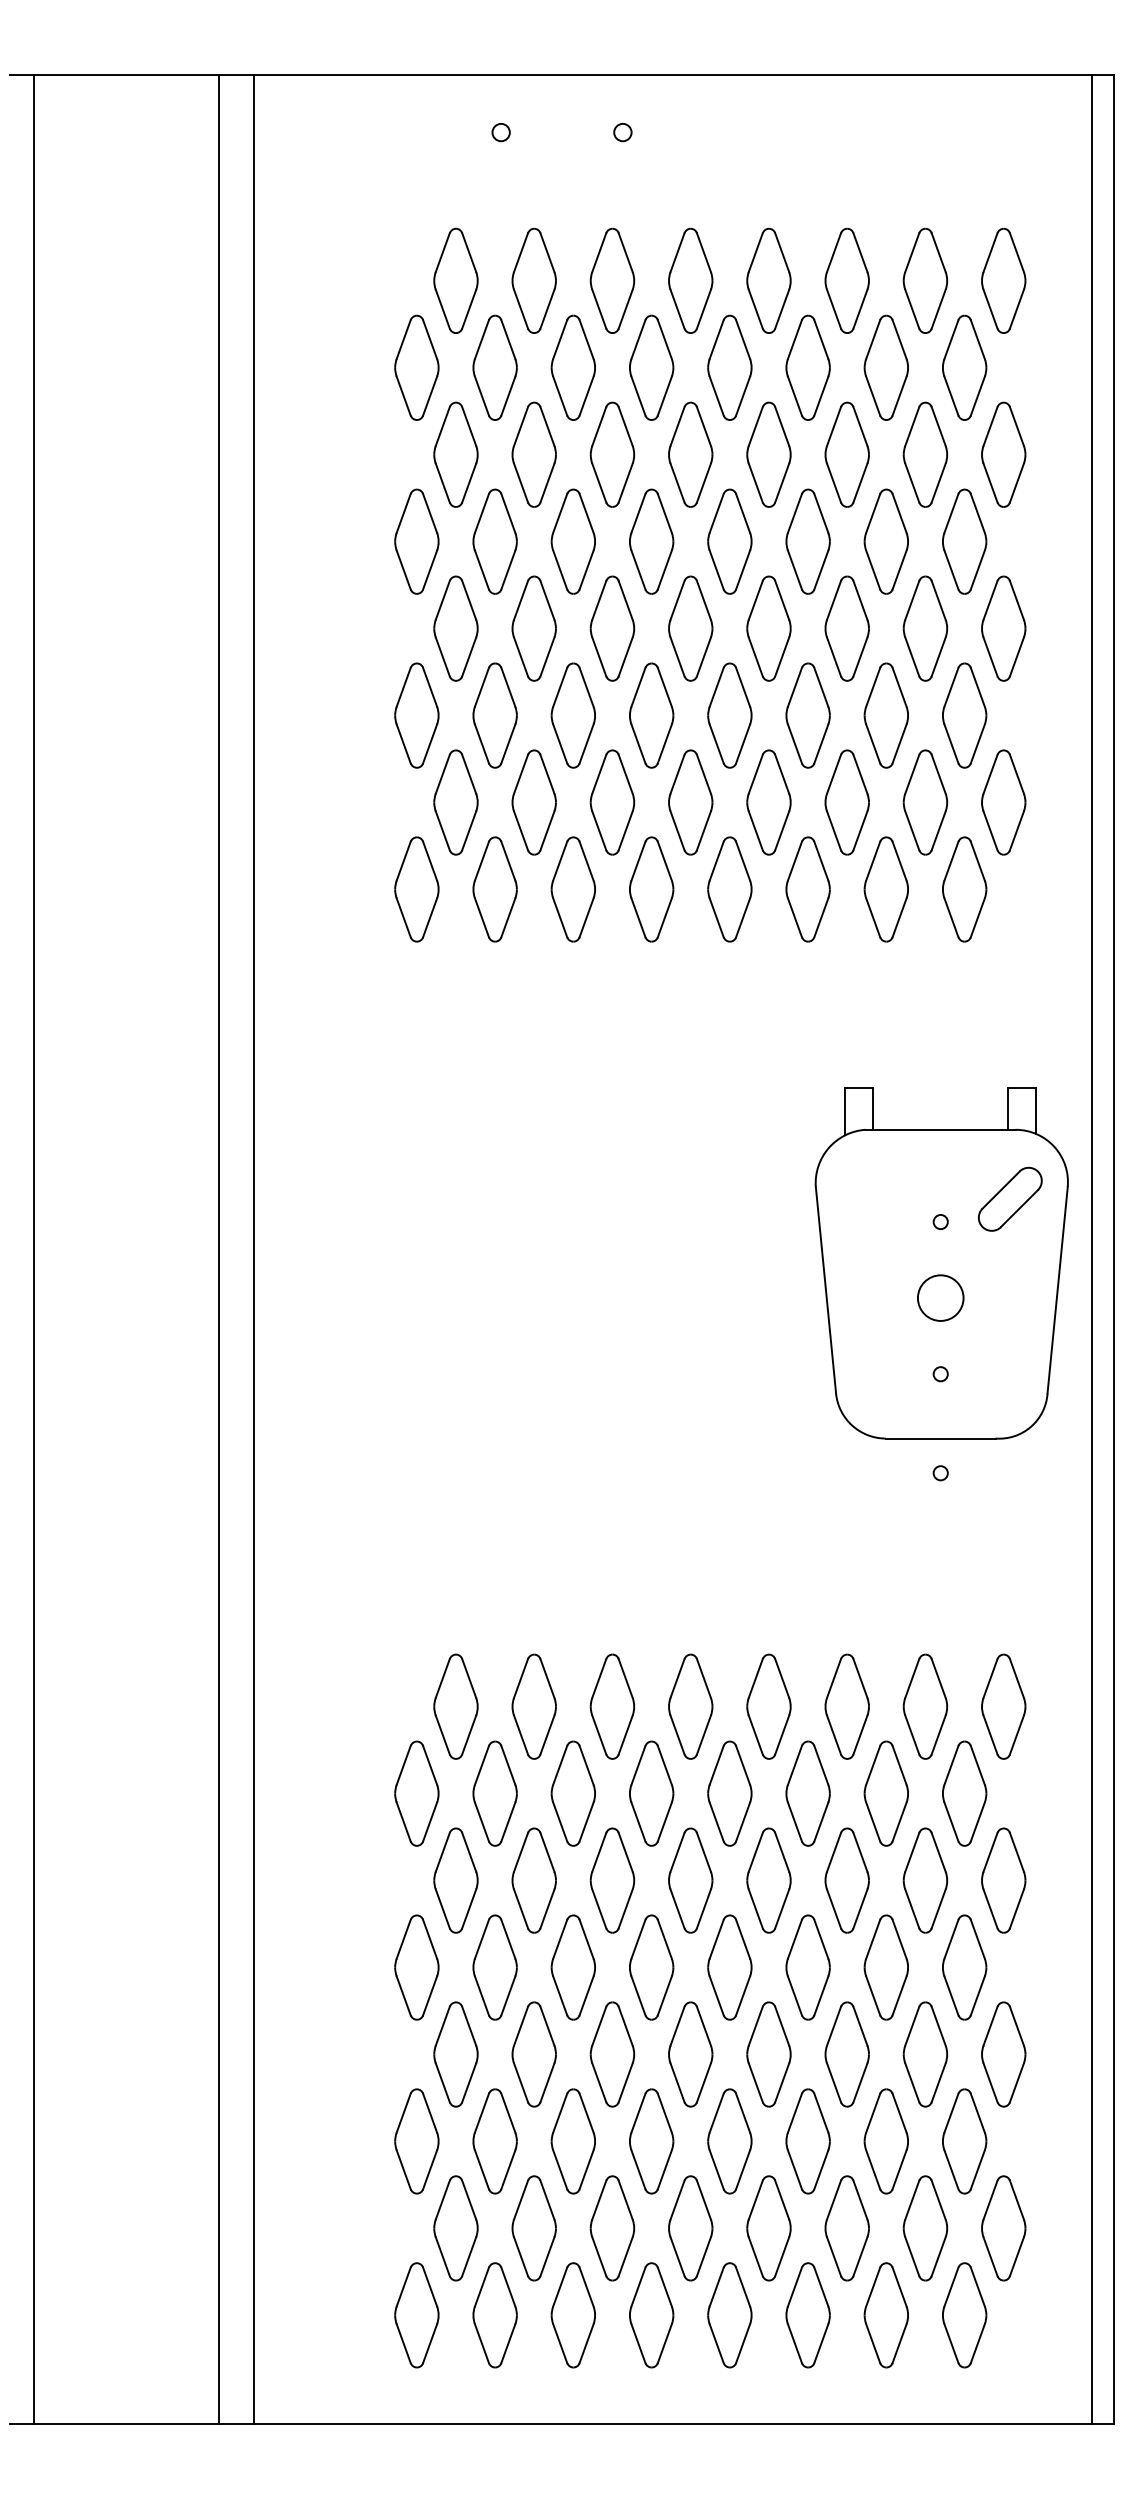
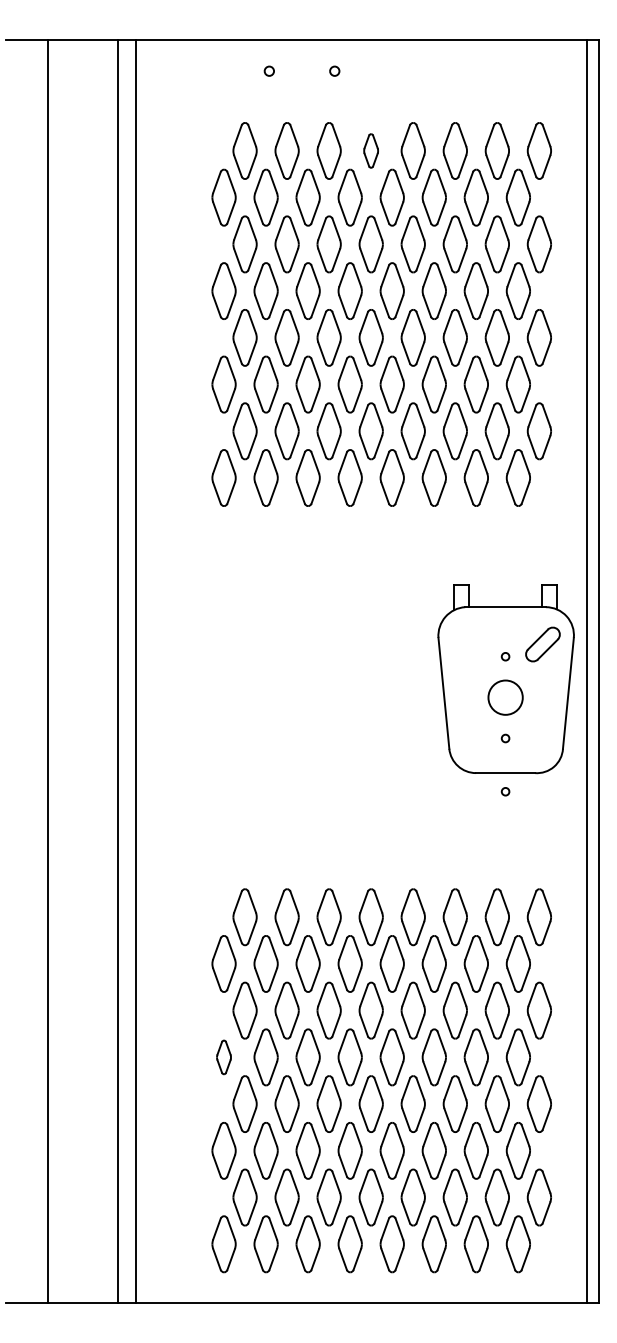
part: (689, 280) -> (370, 150), size x0.6
line: (34, 1249) -> (48, 671), moved
circle: (940, 1297) -> (505, 697), size x1.4
part: (415, 1967) -> (223, 1057), size x0.6

